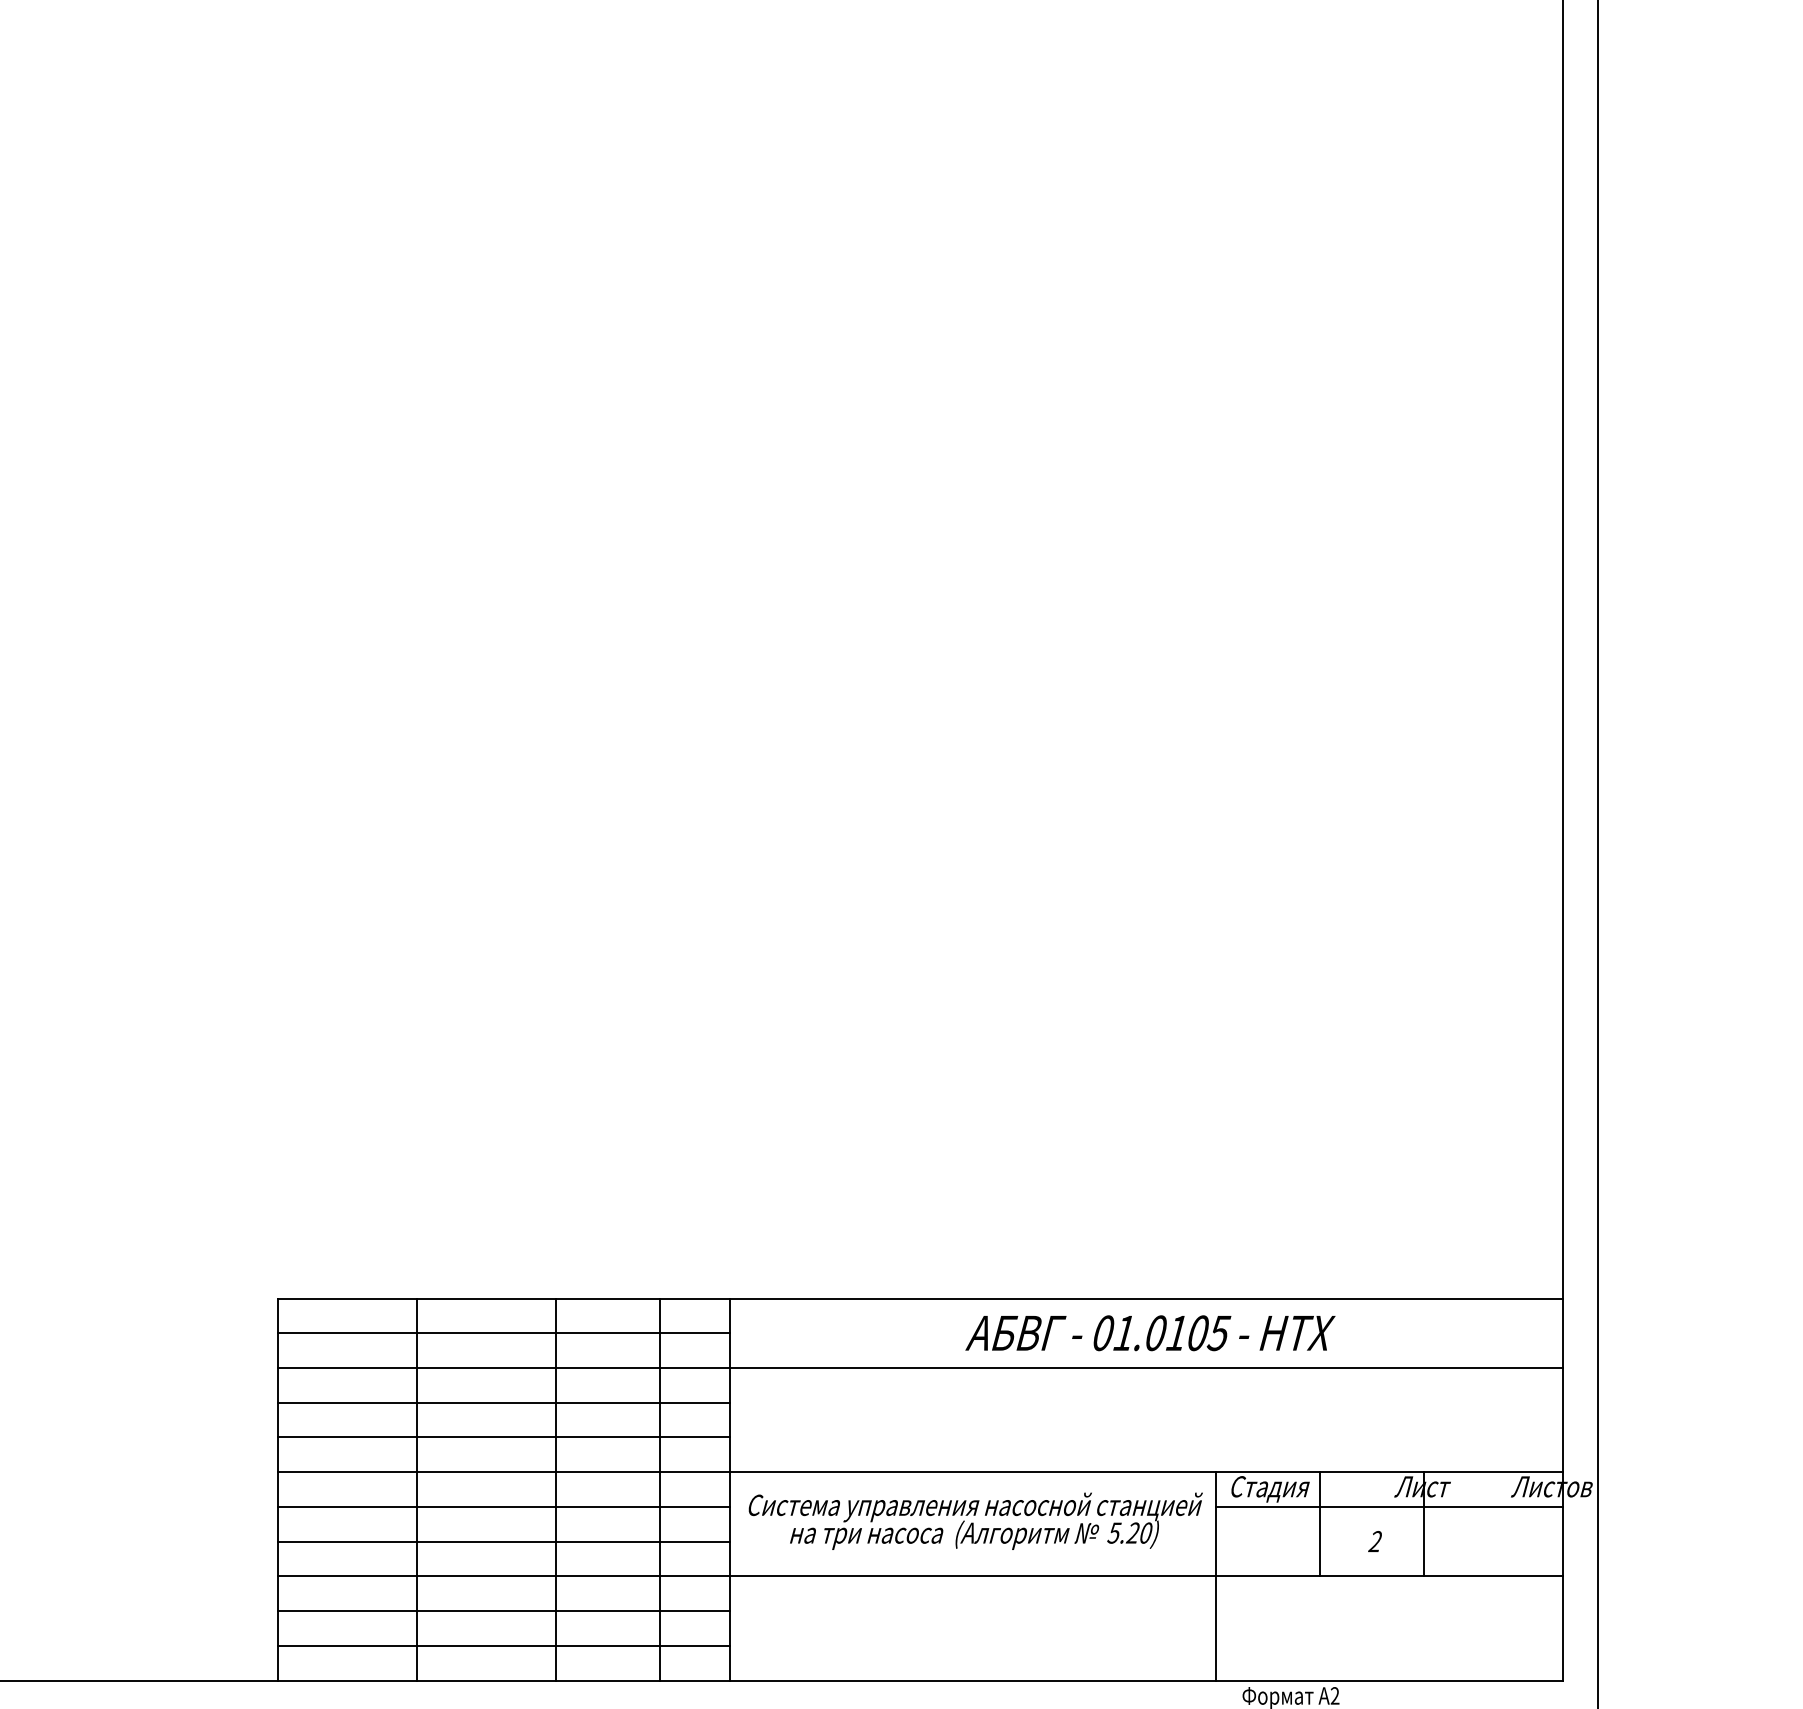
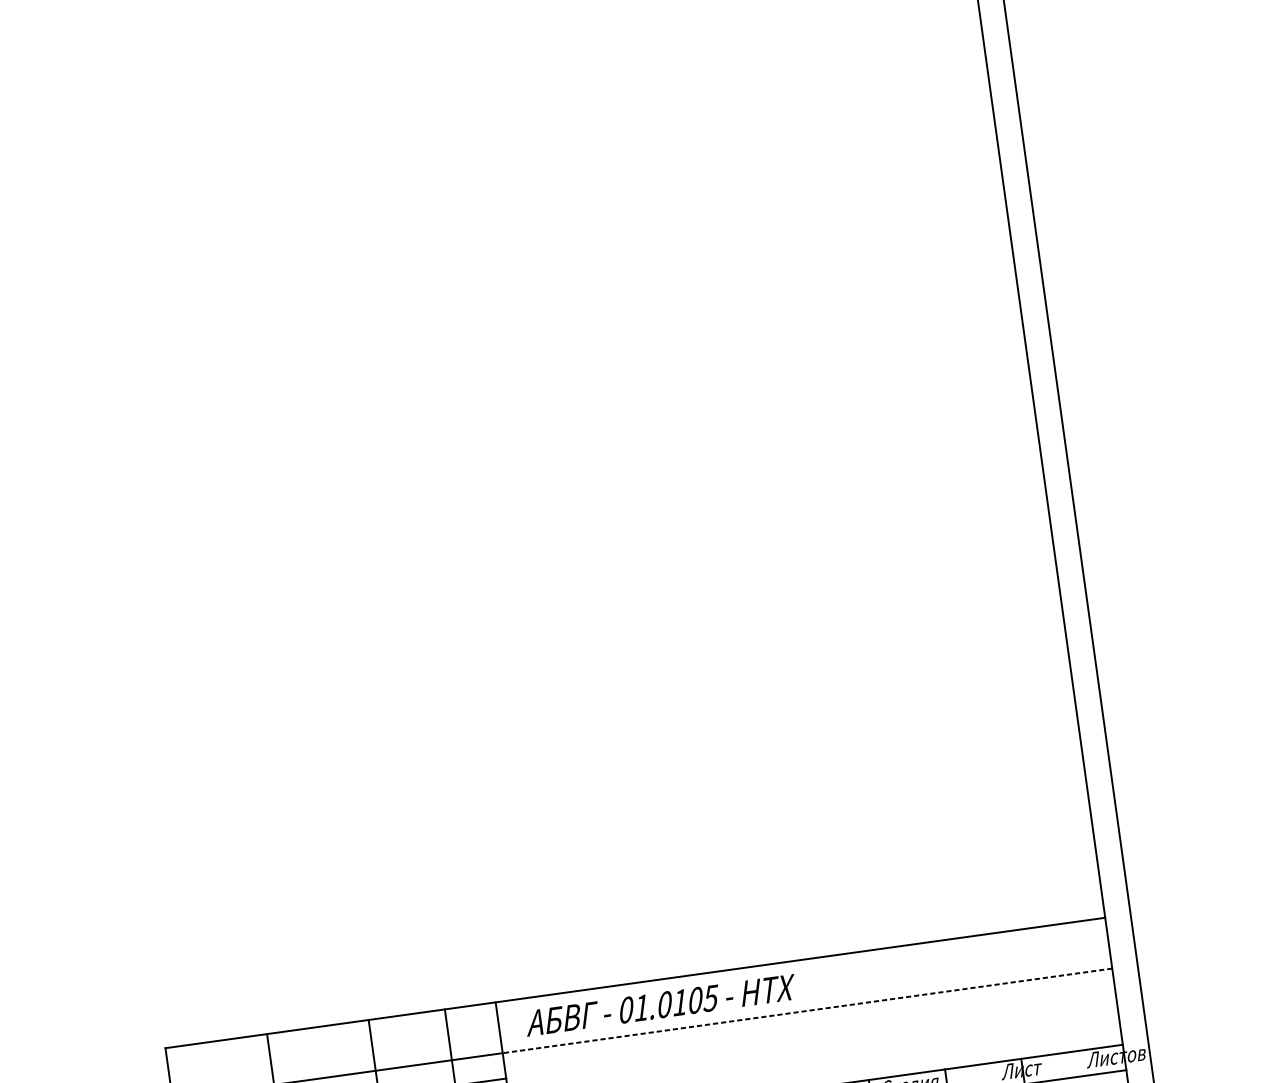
line: (503, 1333) -> (333, 1050), removed
text: (1150, 1333) -> (660, 1005), moved
line: (1146, 1368) -> (807, 1011), solid -> dashed

